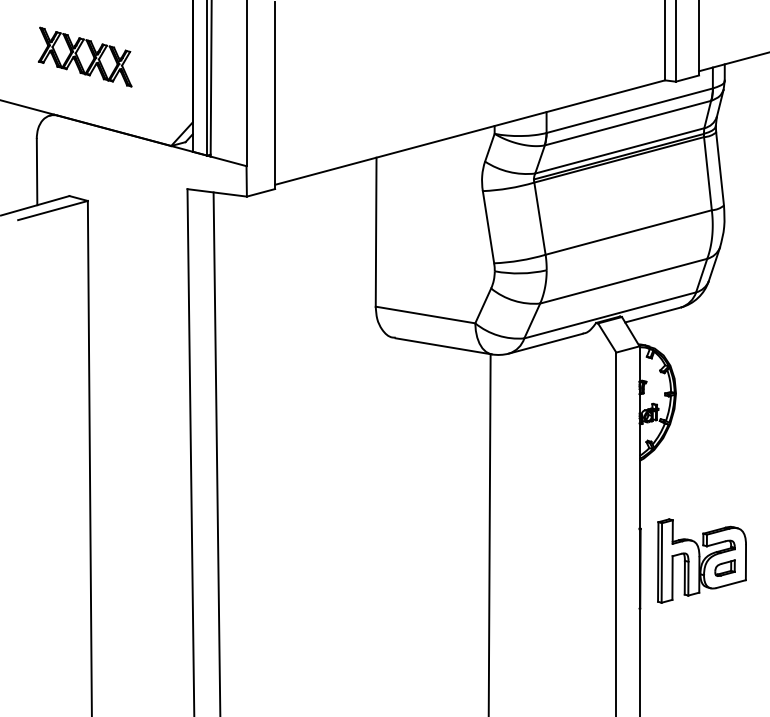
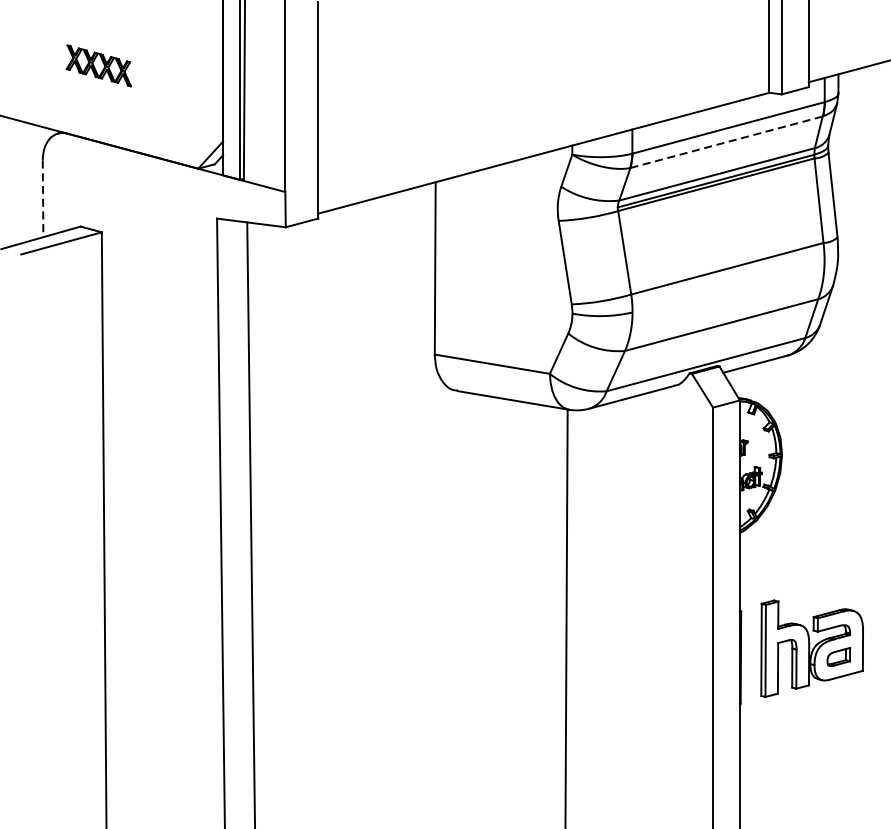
part: (85, 56) -> (99, 65), size x0.6
line: (628, 123) -> (727, 142), solid -> dashed
line: (37, 172) -> (43, 199), solid -> dashed

